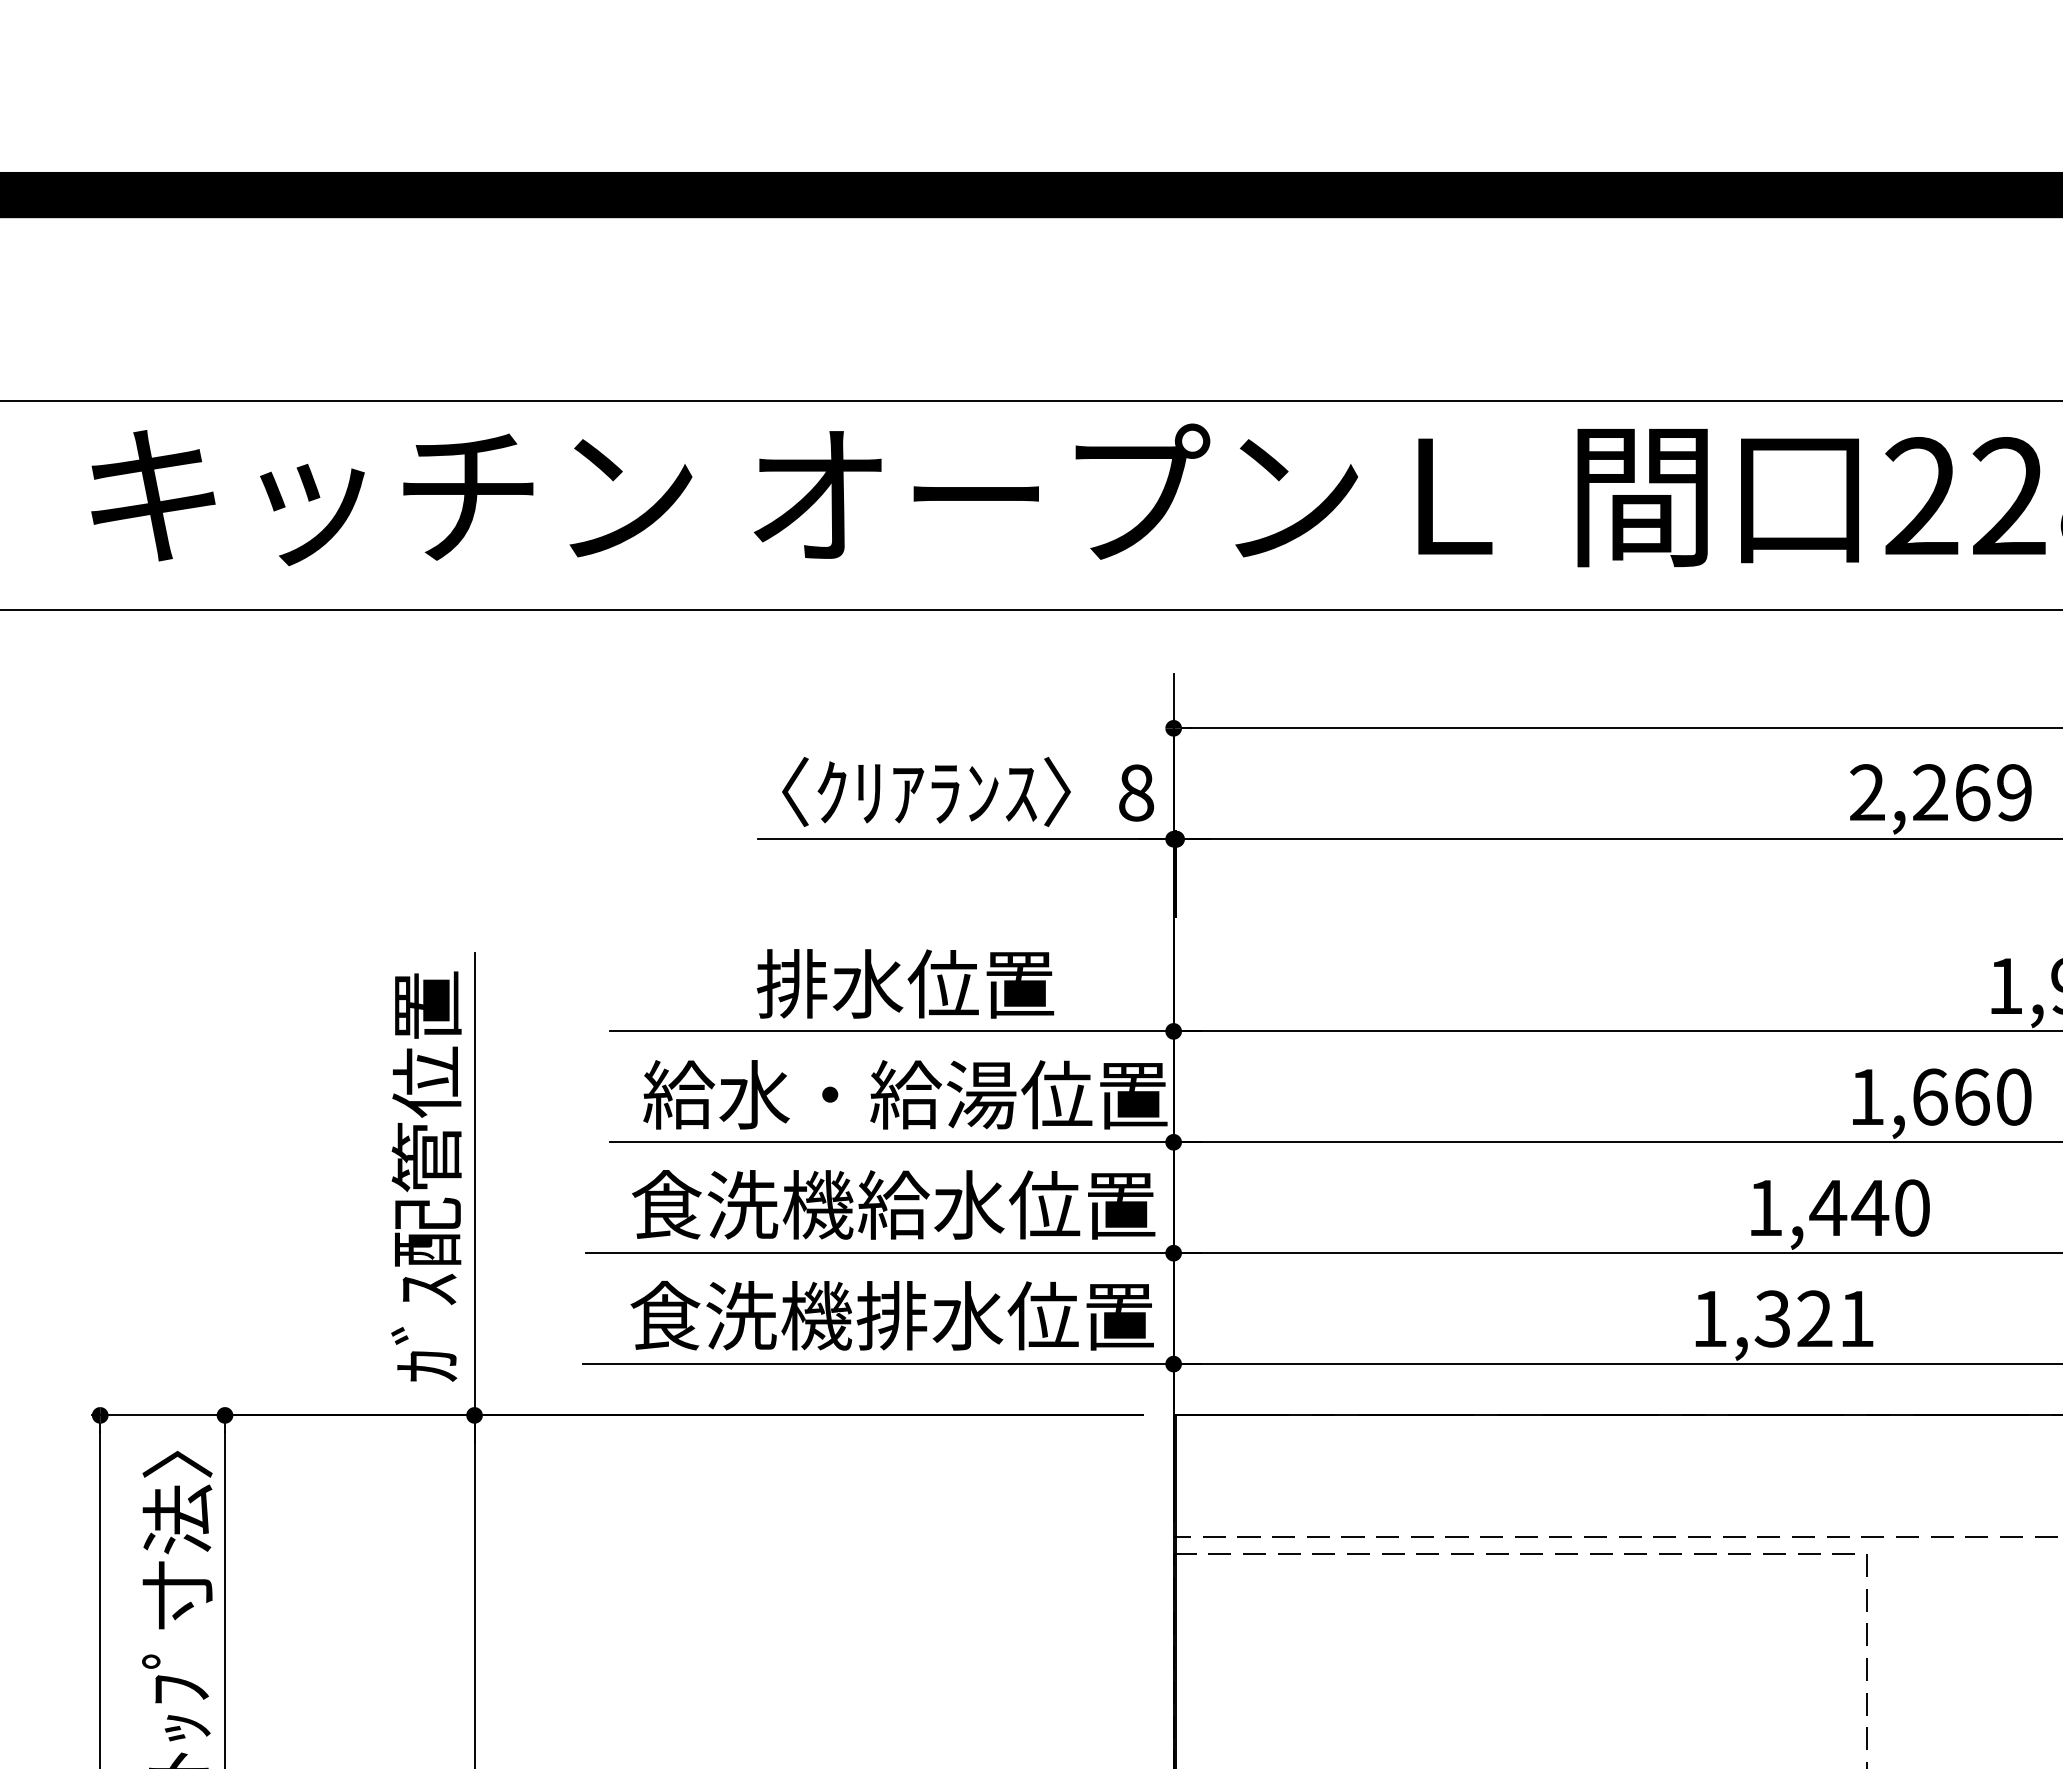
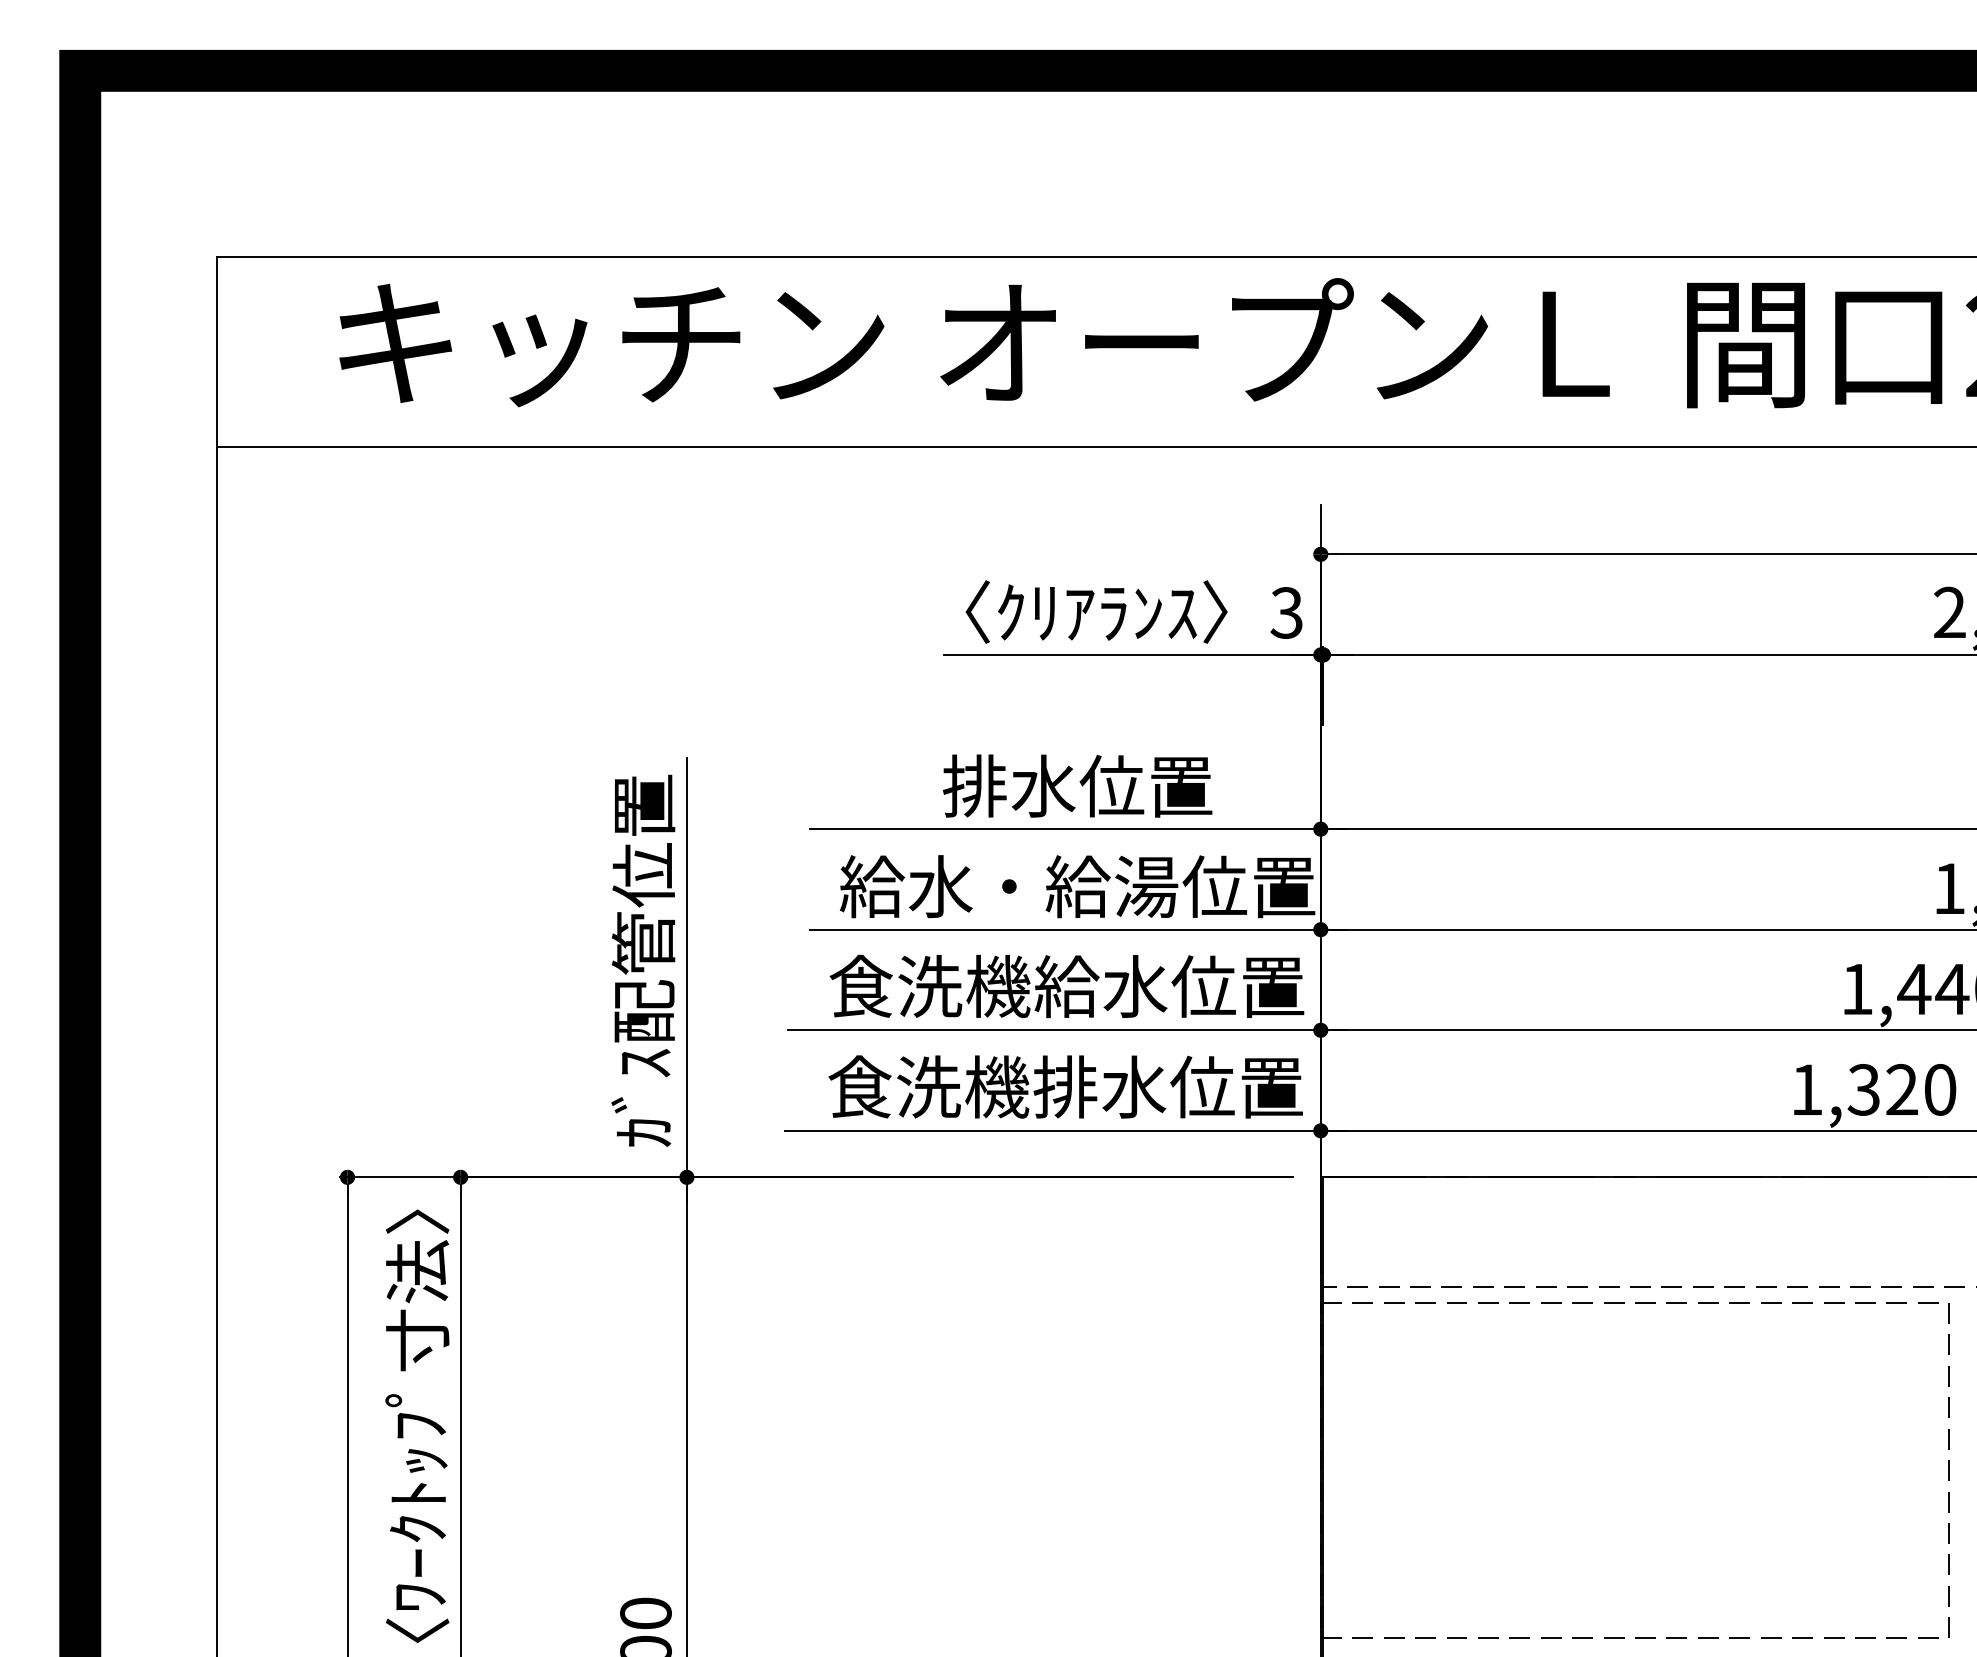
text: (1135, 792) -> (1286, 612), 8 -> 3
text: (1857, 1318) -> (1940, 1089), 1,321 -> 1,320

